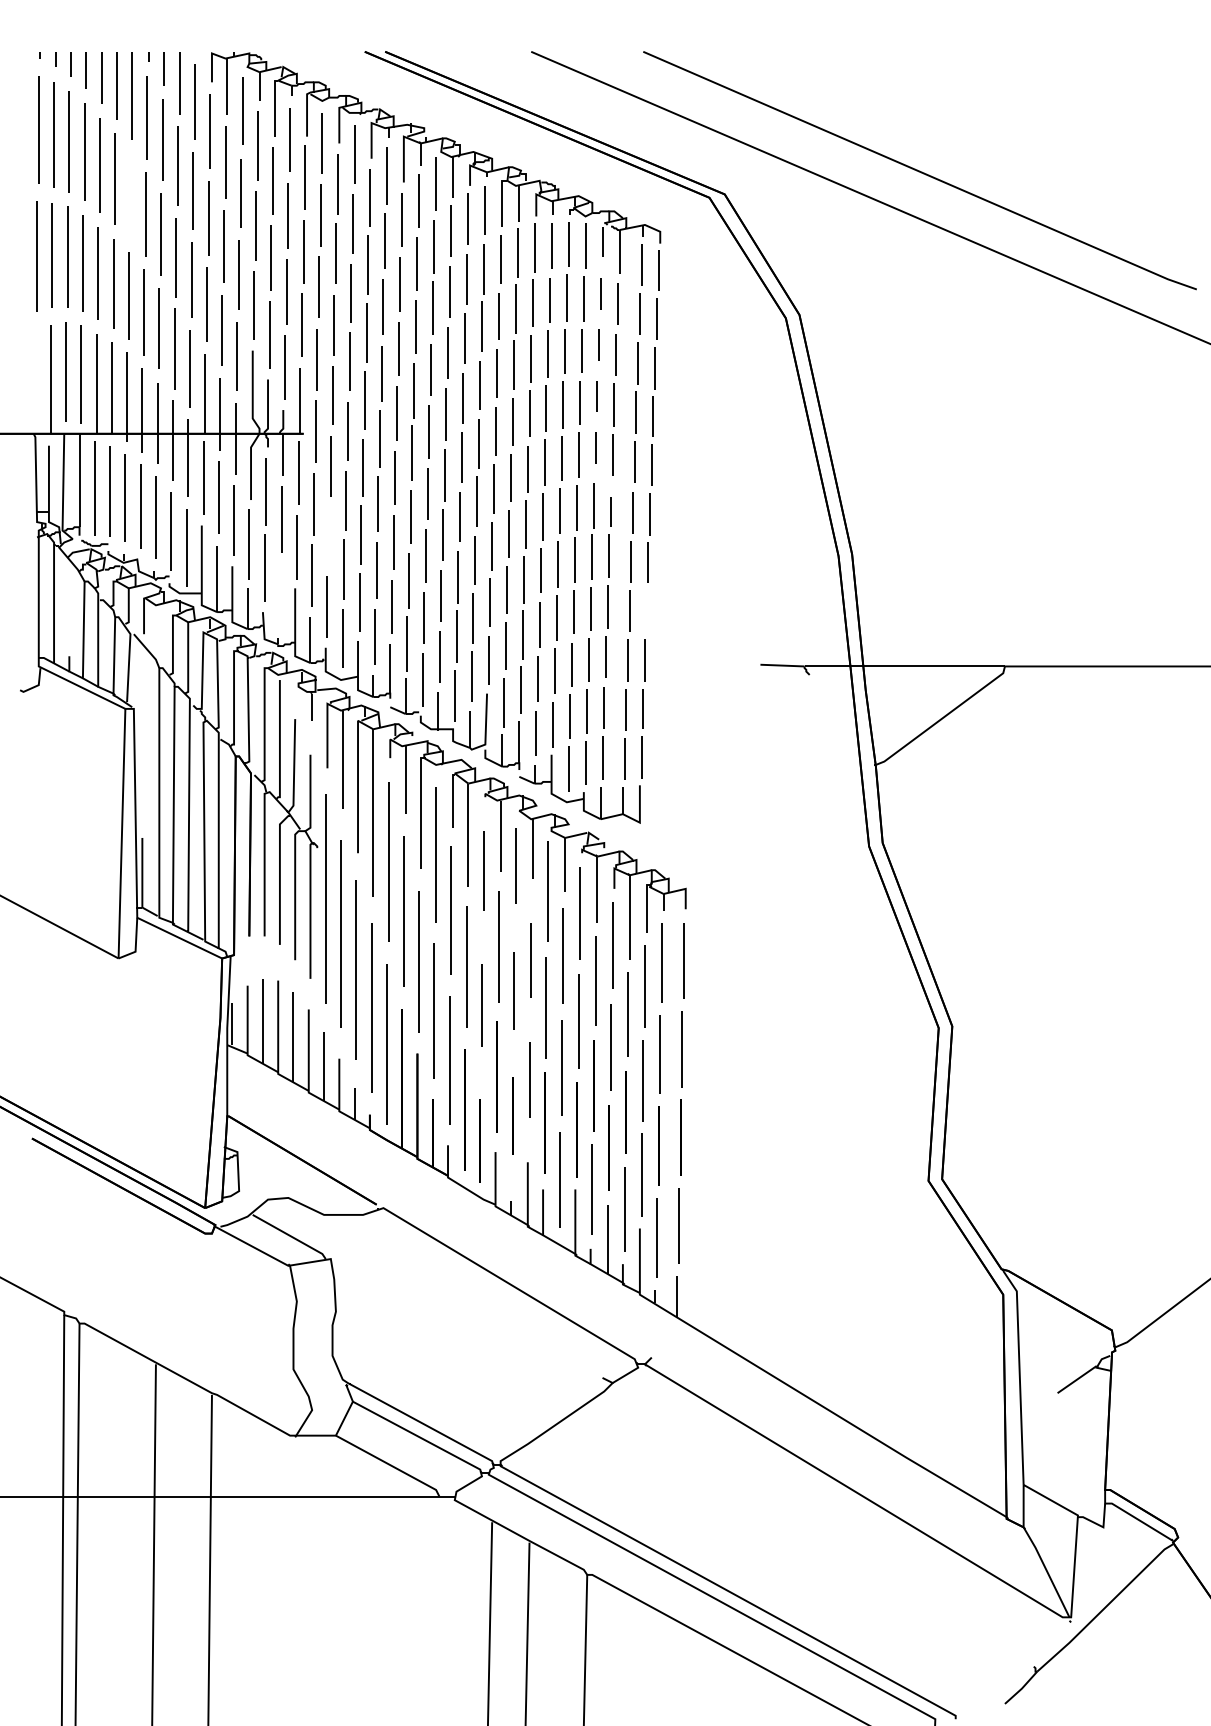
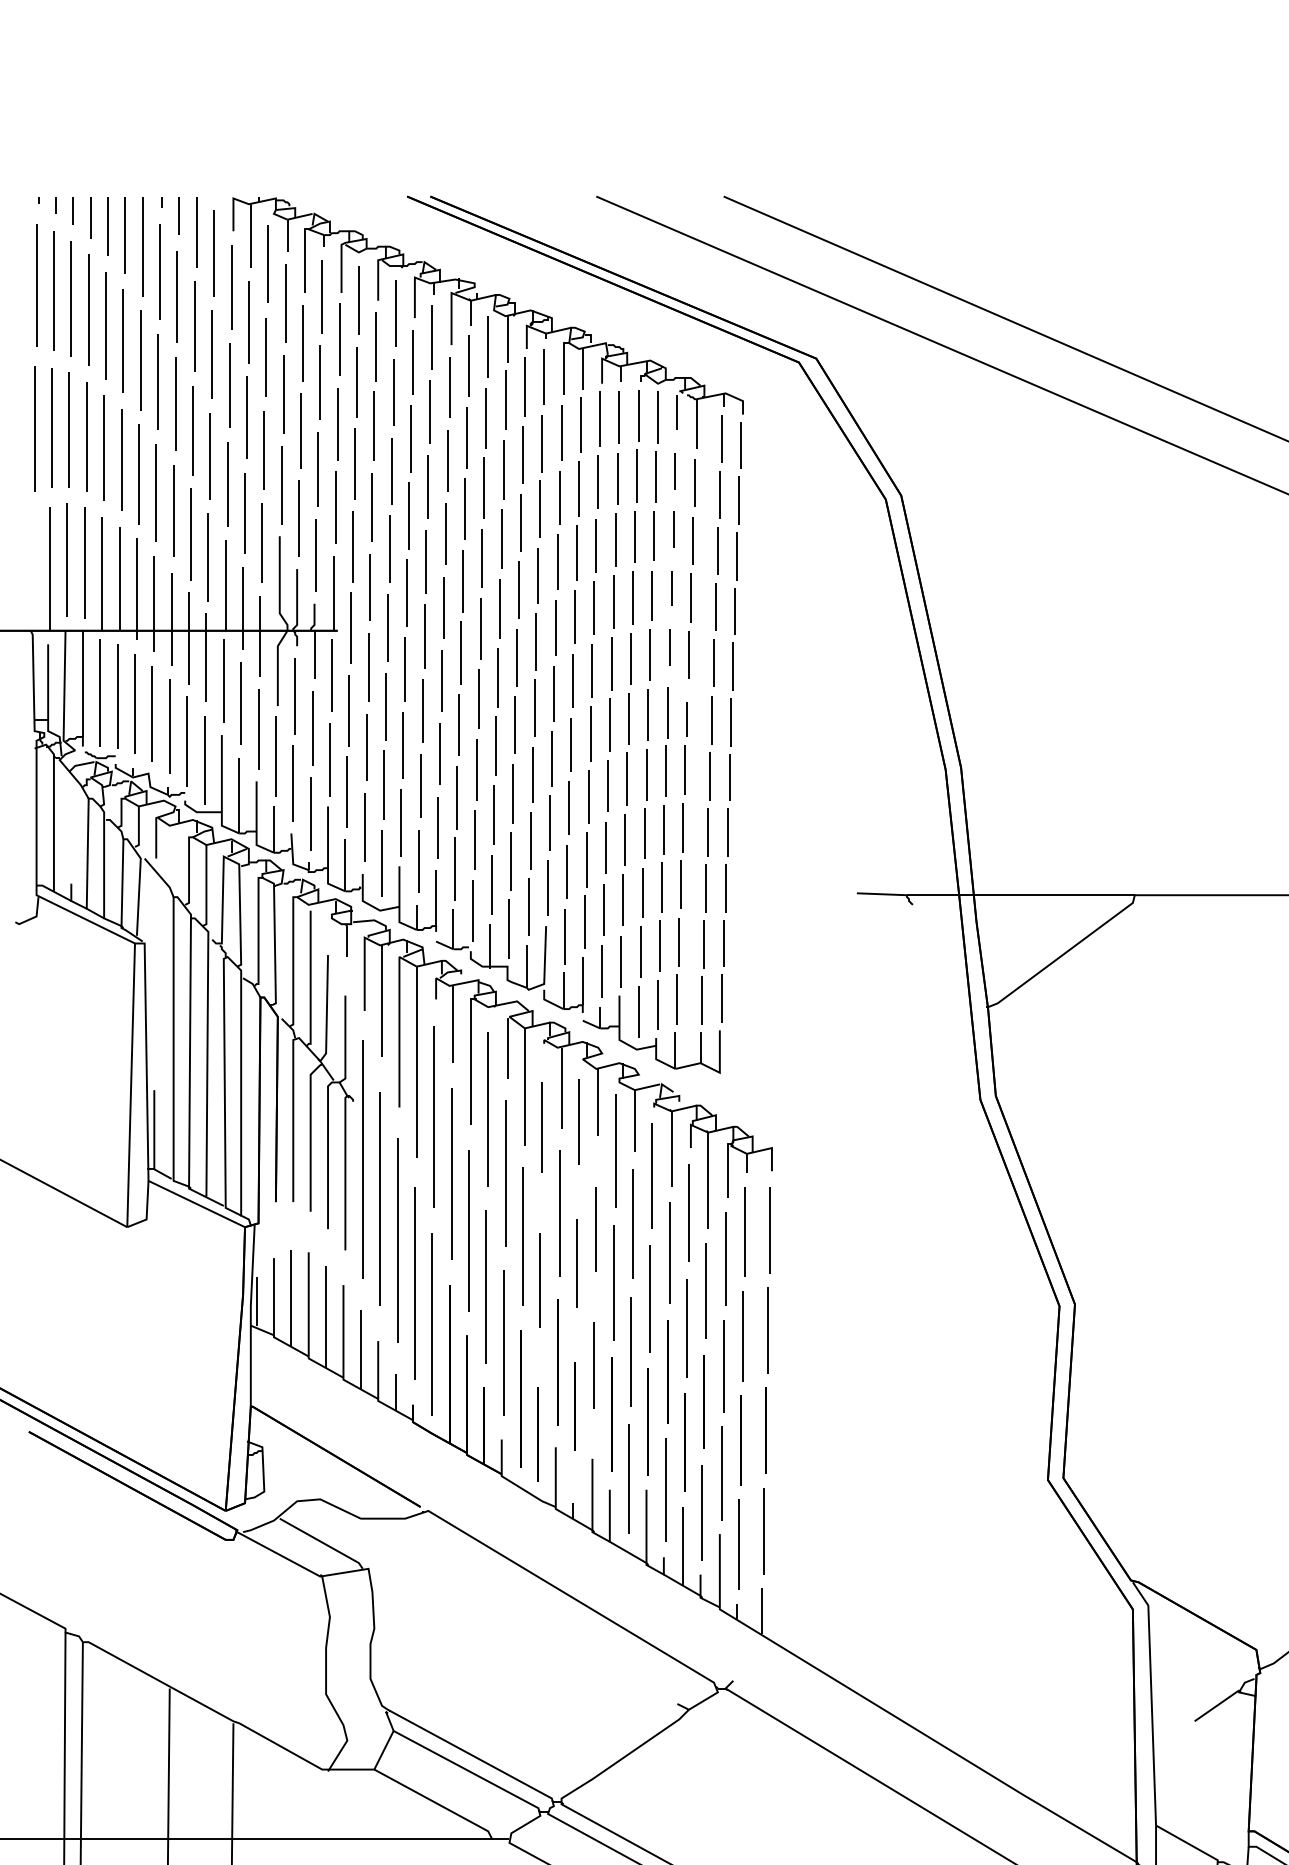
line: (129, 195) -> (139, 359), added
line: (328, 536) -> (365, 747), added
line: (279, 594) -> (310, 813), added
line: (646, 610) -> (727, 831), added

